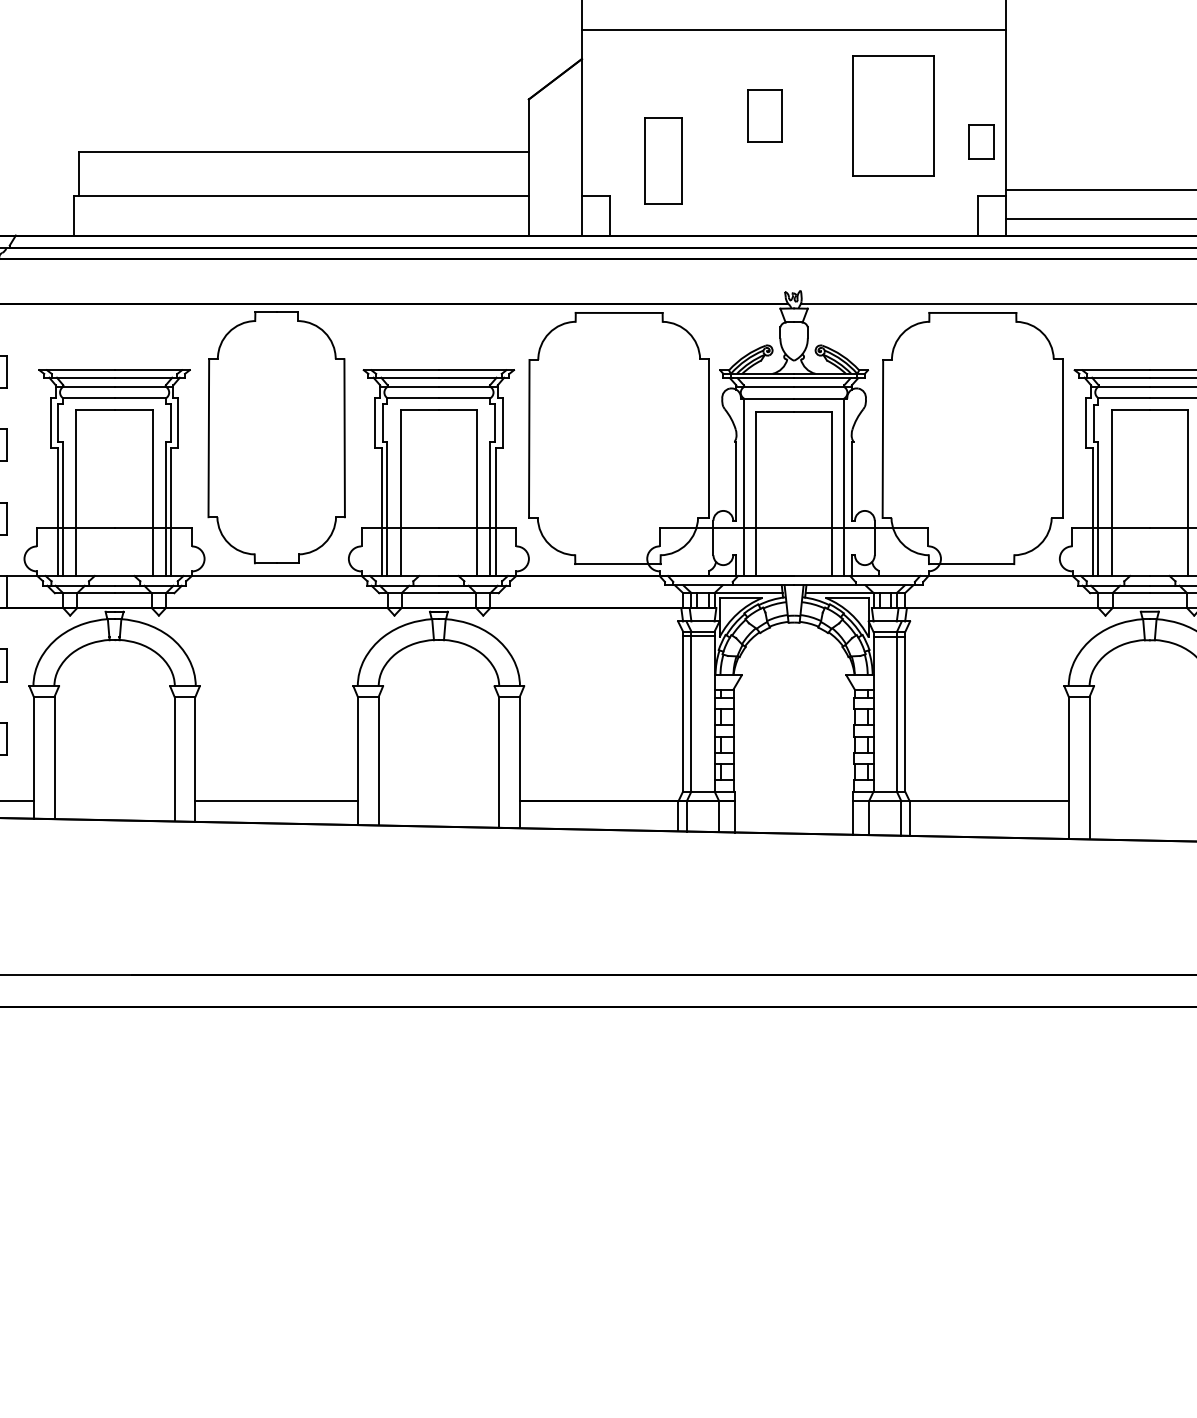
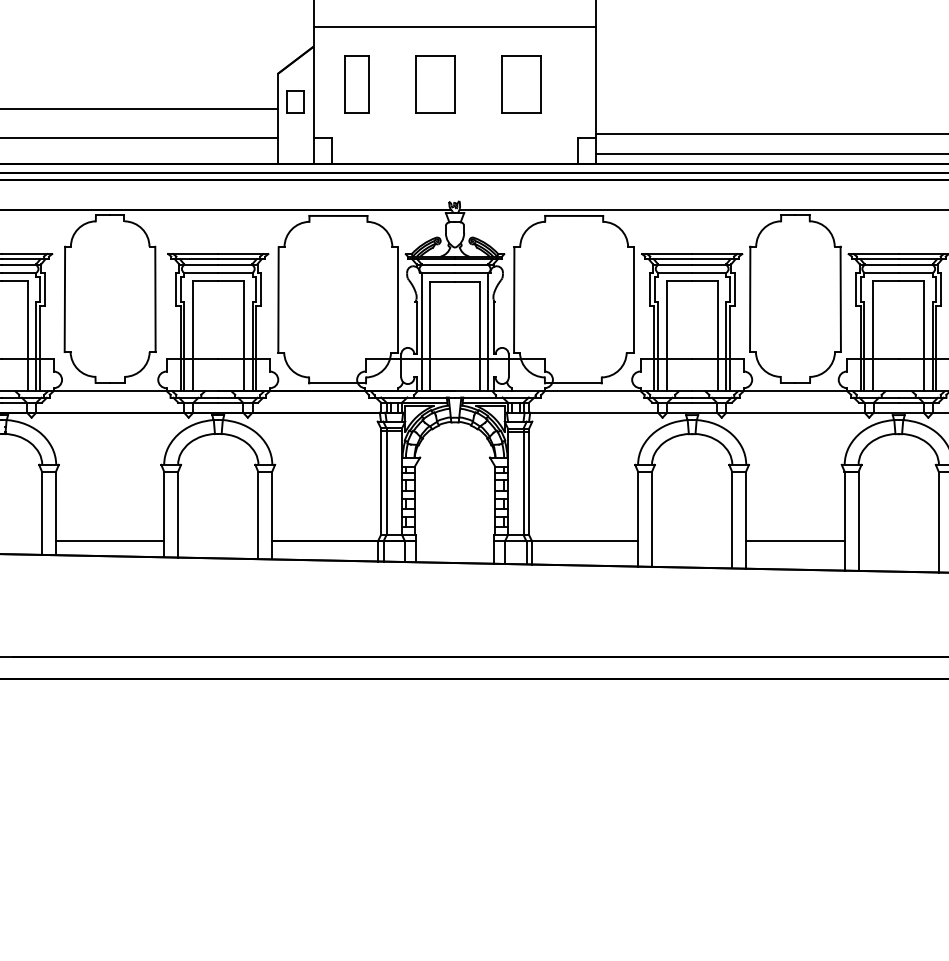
part: (764, 115) -> (435, 84), size x1.67
part: (893, 115) -> (521, 84), size x0.71
part: (982, 141) -> (295, 101), moved
part: (662, 160) -> (356, 84), moved

